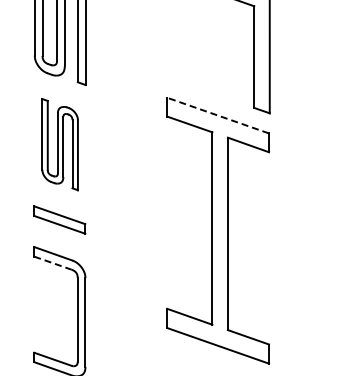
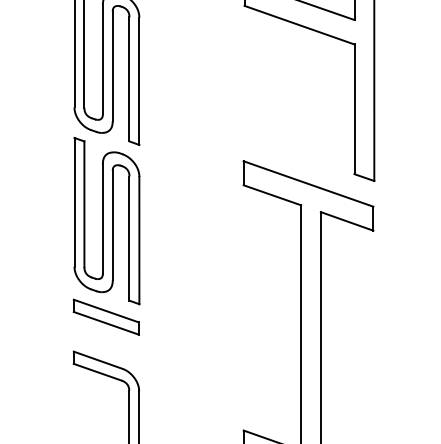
line: (218, 115) -> (308, 183), dashed -> solid
part: (59, 144) -> (106, 220), size x1.43
line: (52, 263) -> (97, 372), dashed -> solid

